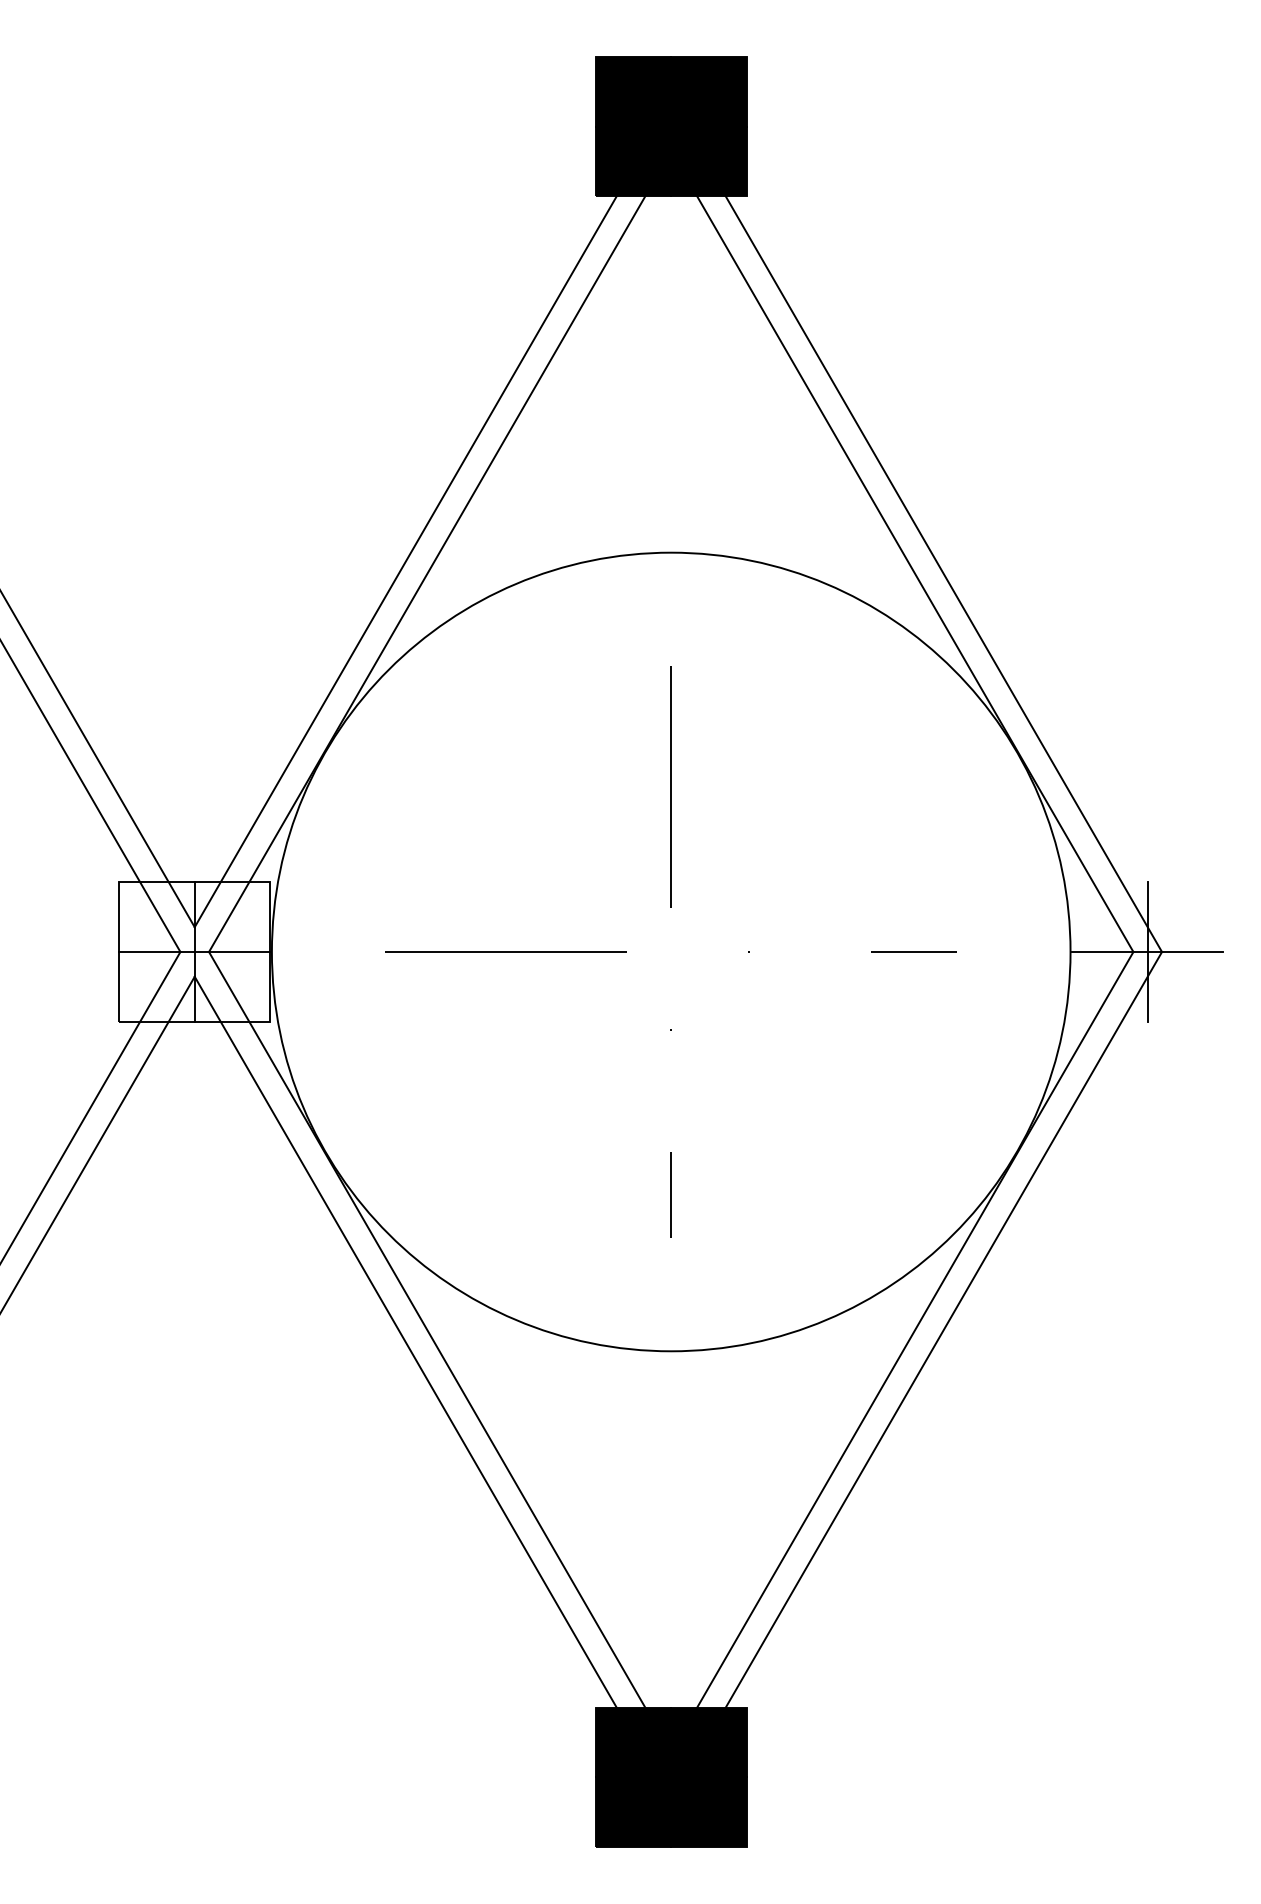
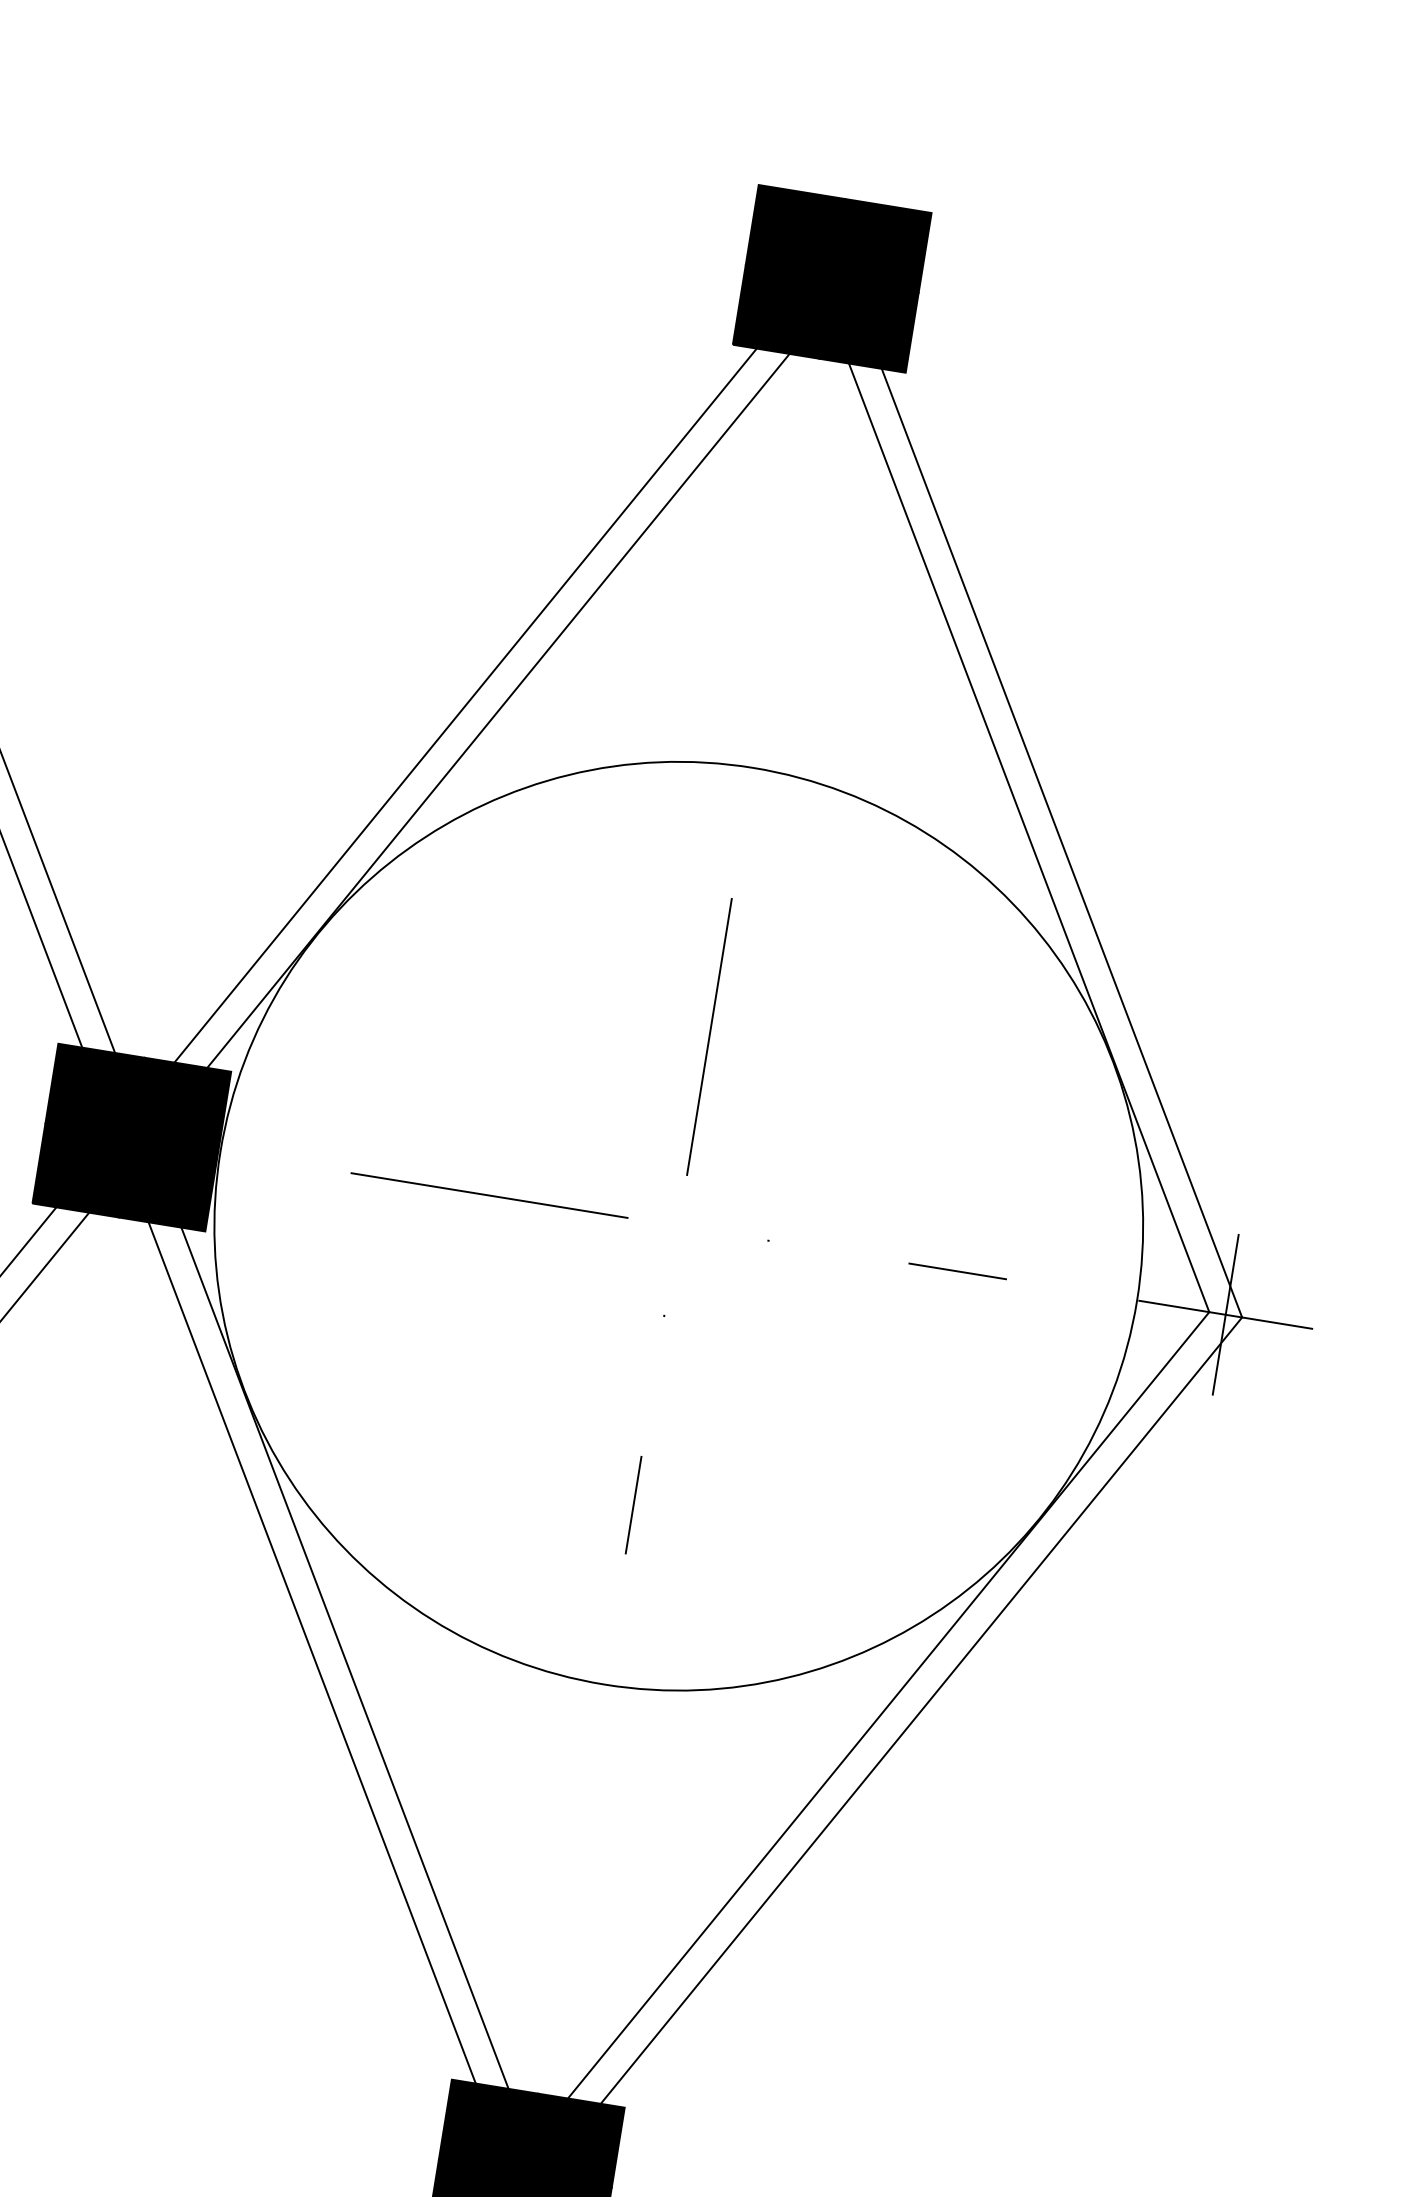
fill: (194, 951) -> (131, 1137), added

